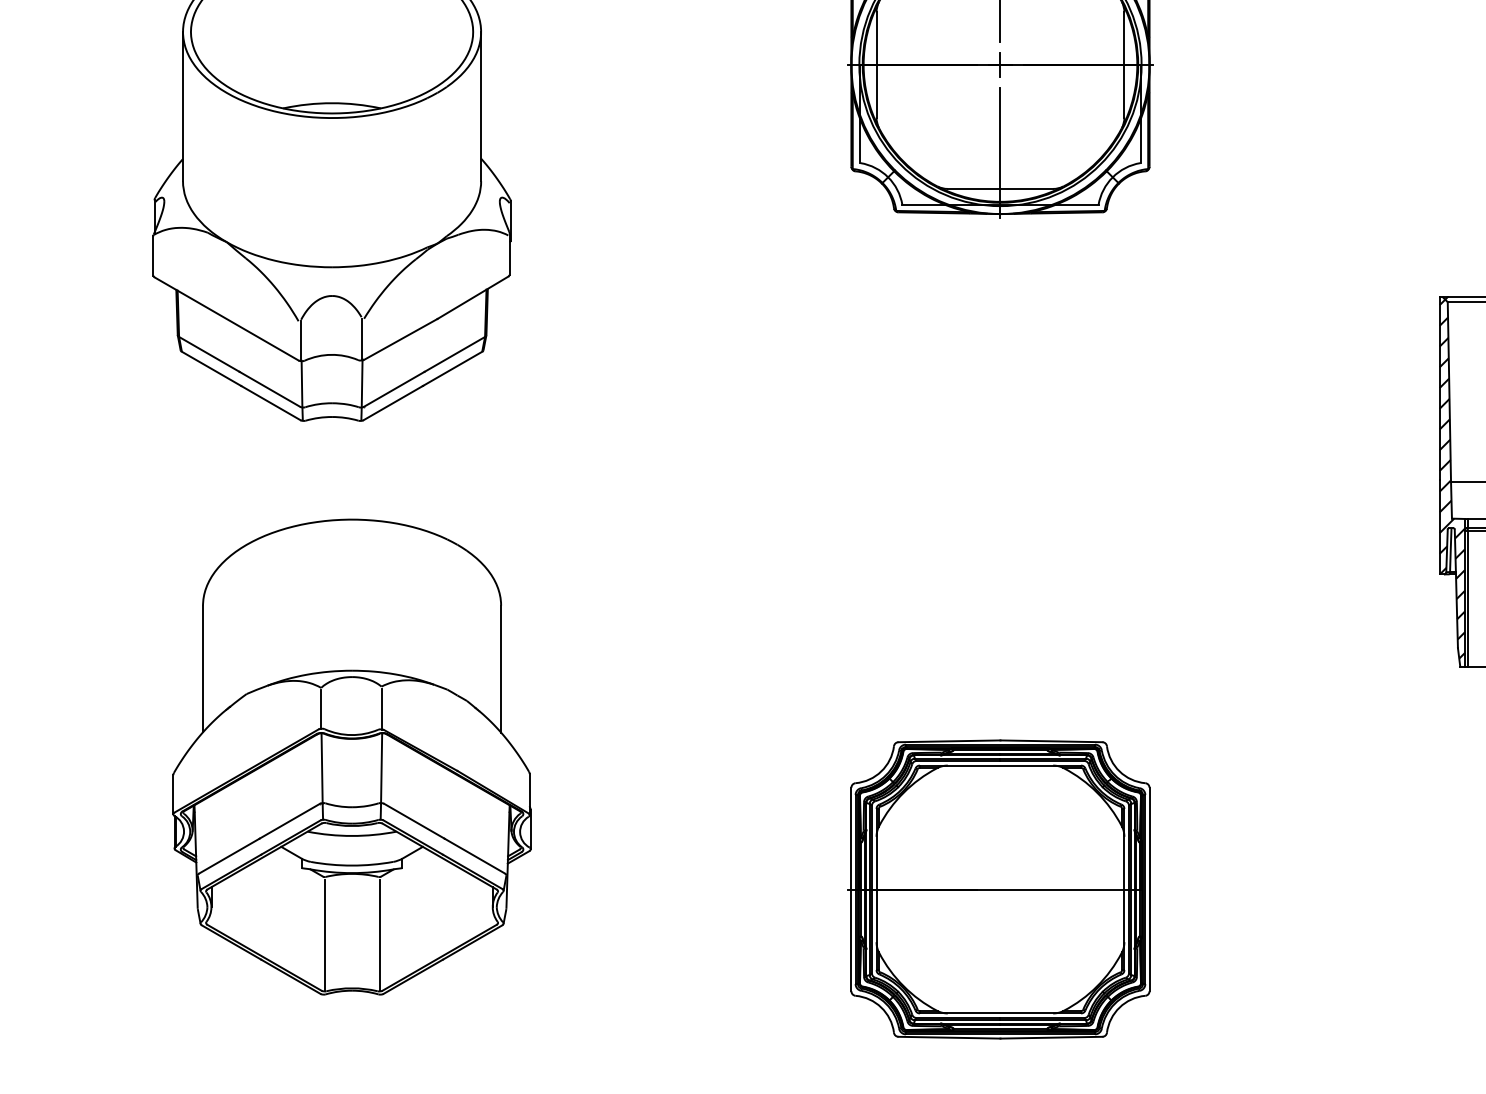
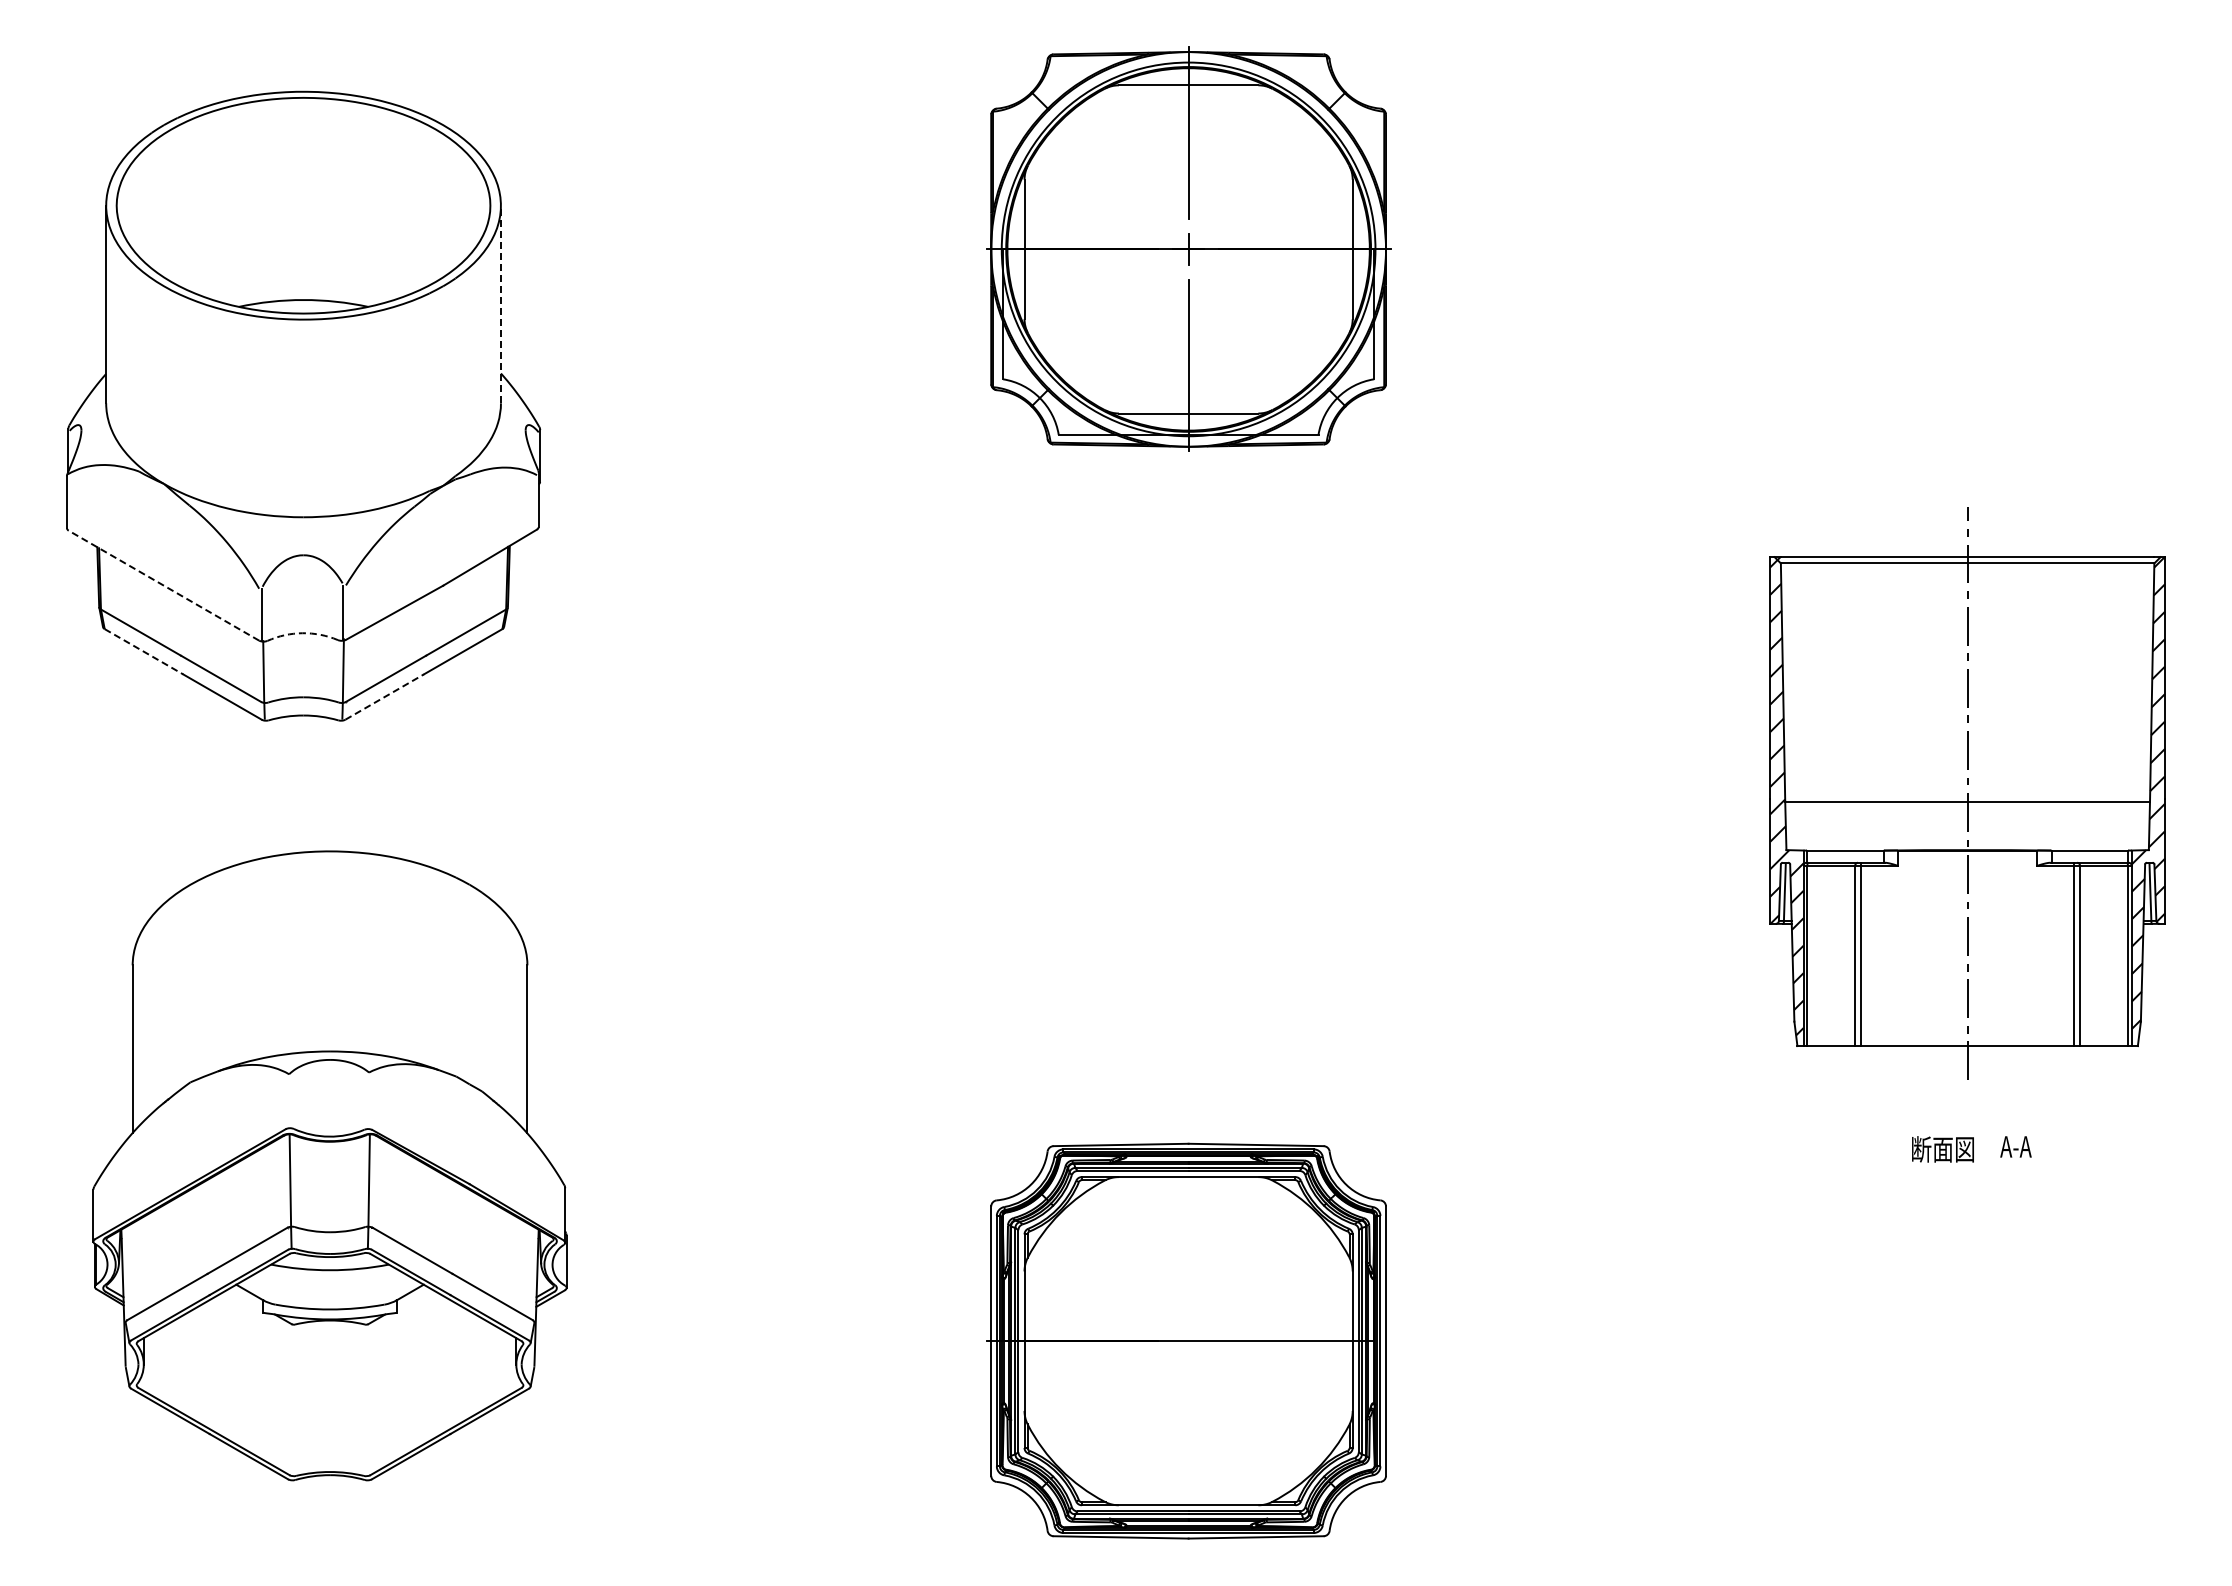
line: (480, 106) -> (500, 304), solid -> dashed
line: (226, 318) -> (163, 585), solid -> dashed
arc: (331, 355) -> (302, 633), solid -> dashed
line: (211, 369) -> (144, 652), solid -> dashed
line: (393, 402) -> (385, 696), solid -> dashed
line: (381, 709) -> (369, 1102), removed
line: (321, 710) -> (289, 1103), removed
line: (324, 935) -> (293, 1401), removed
line: (380, 935) -> (367, 1401), removed

